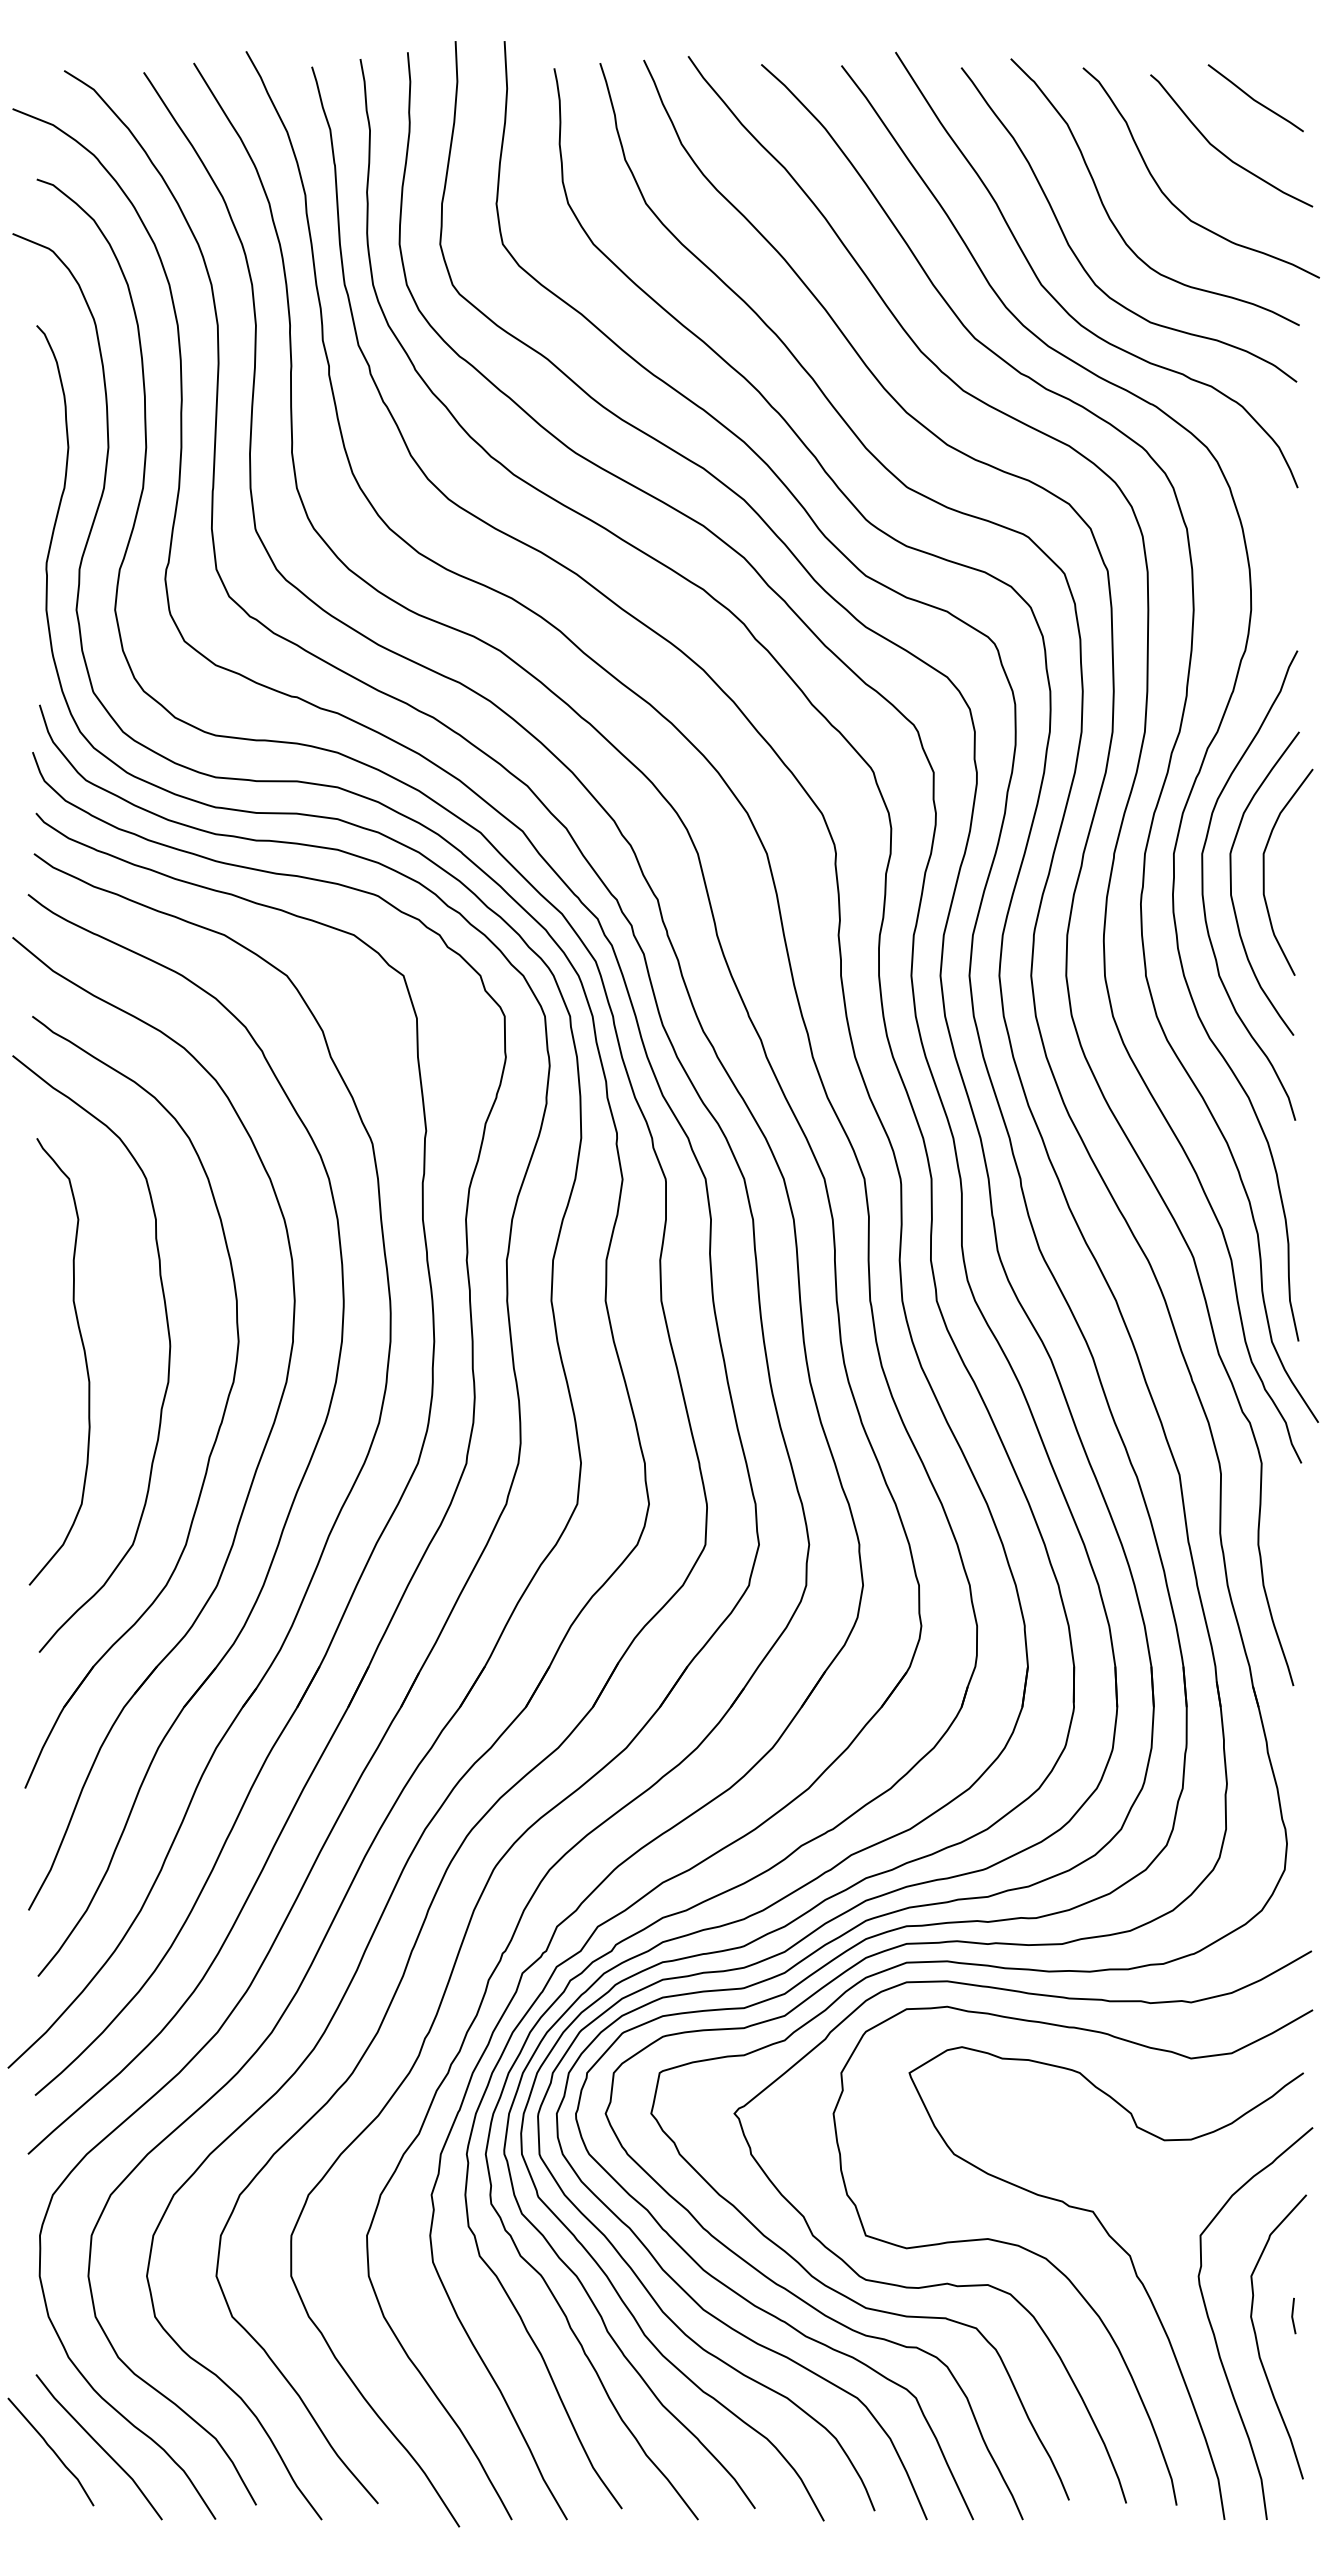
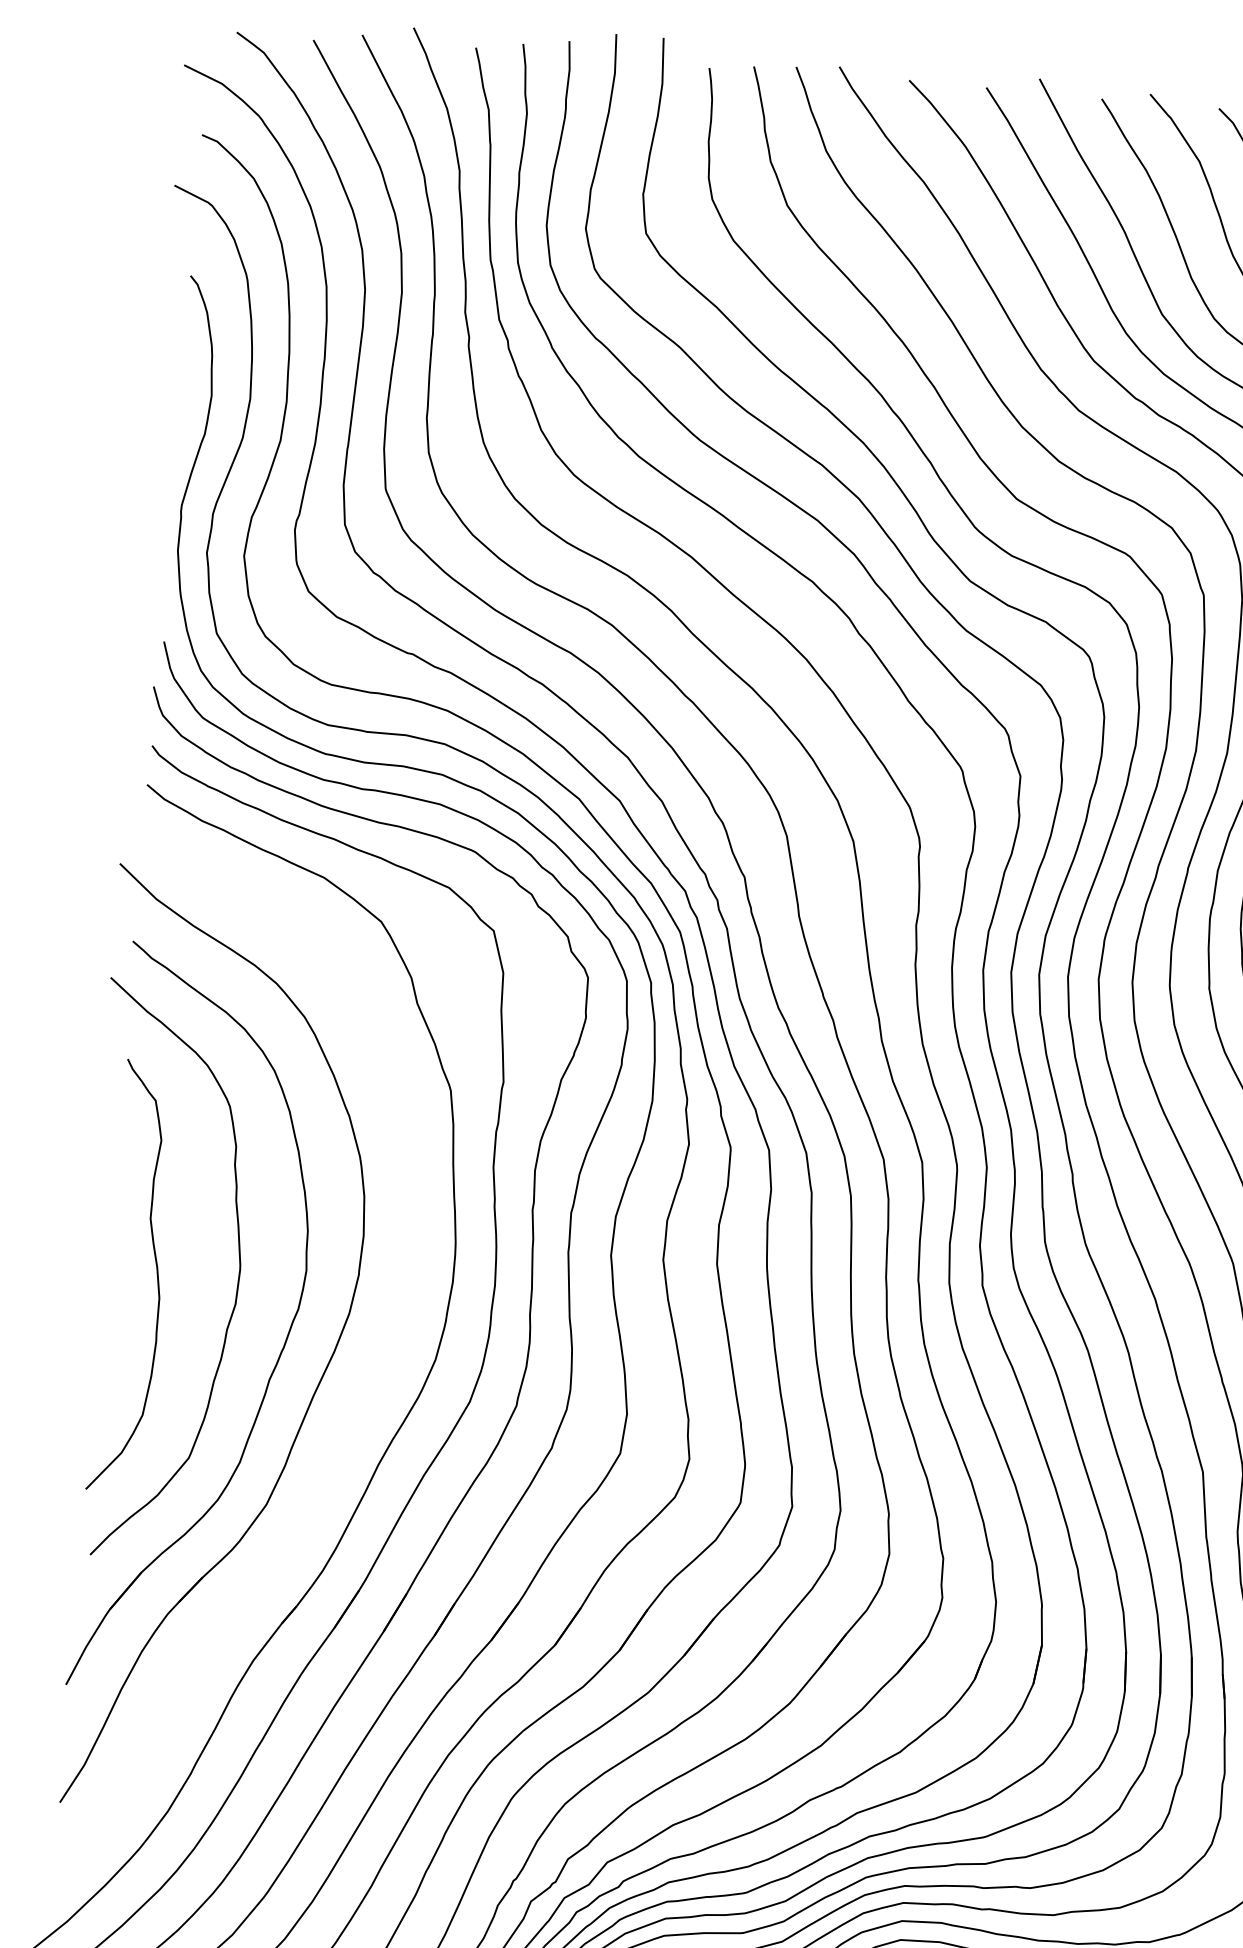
part: (298, 1485) -> (352, 1414), removed

